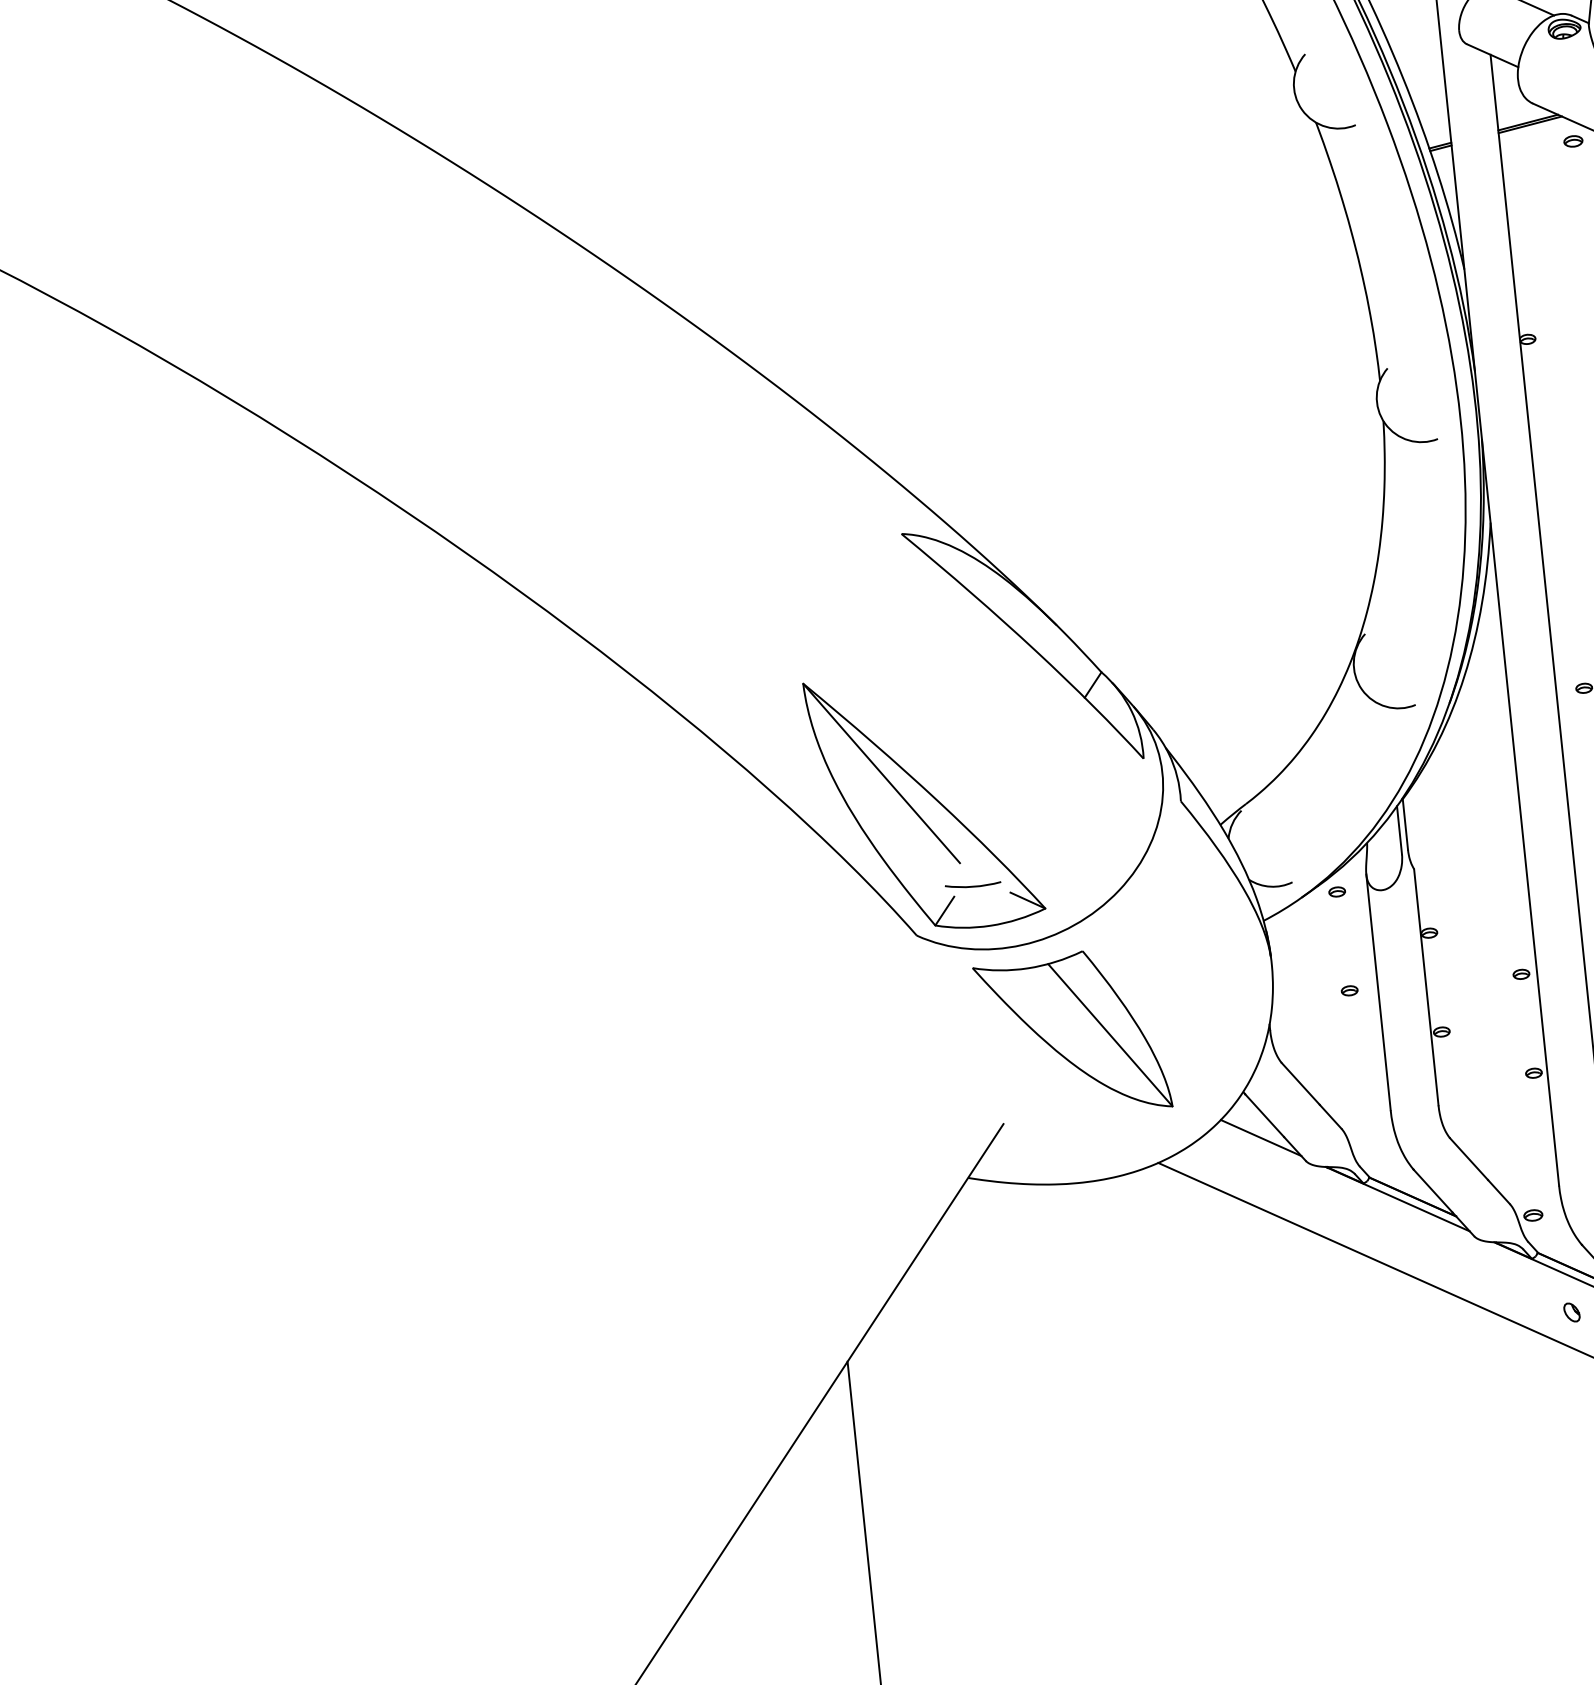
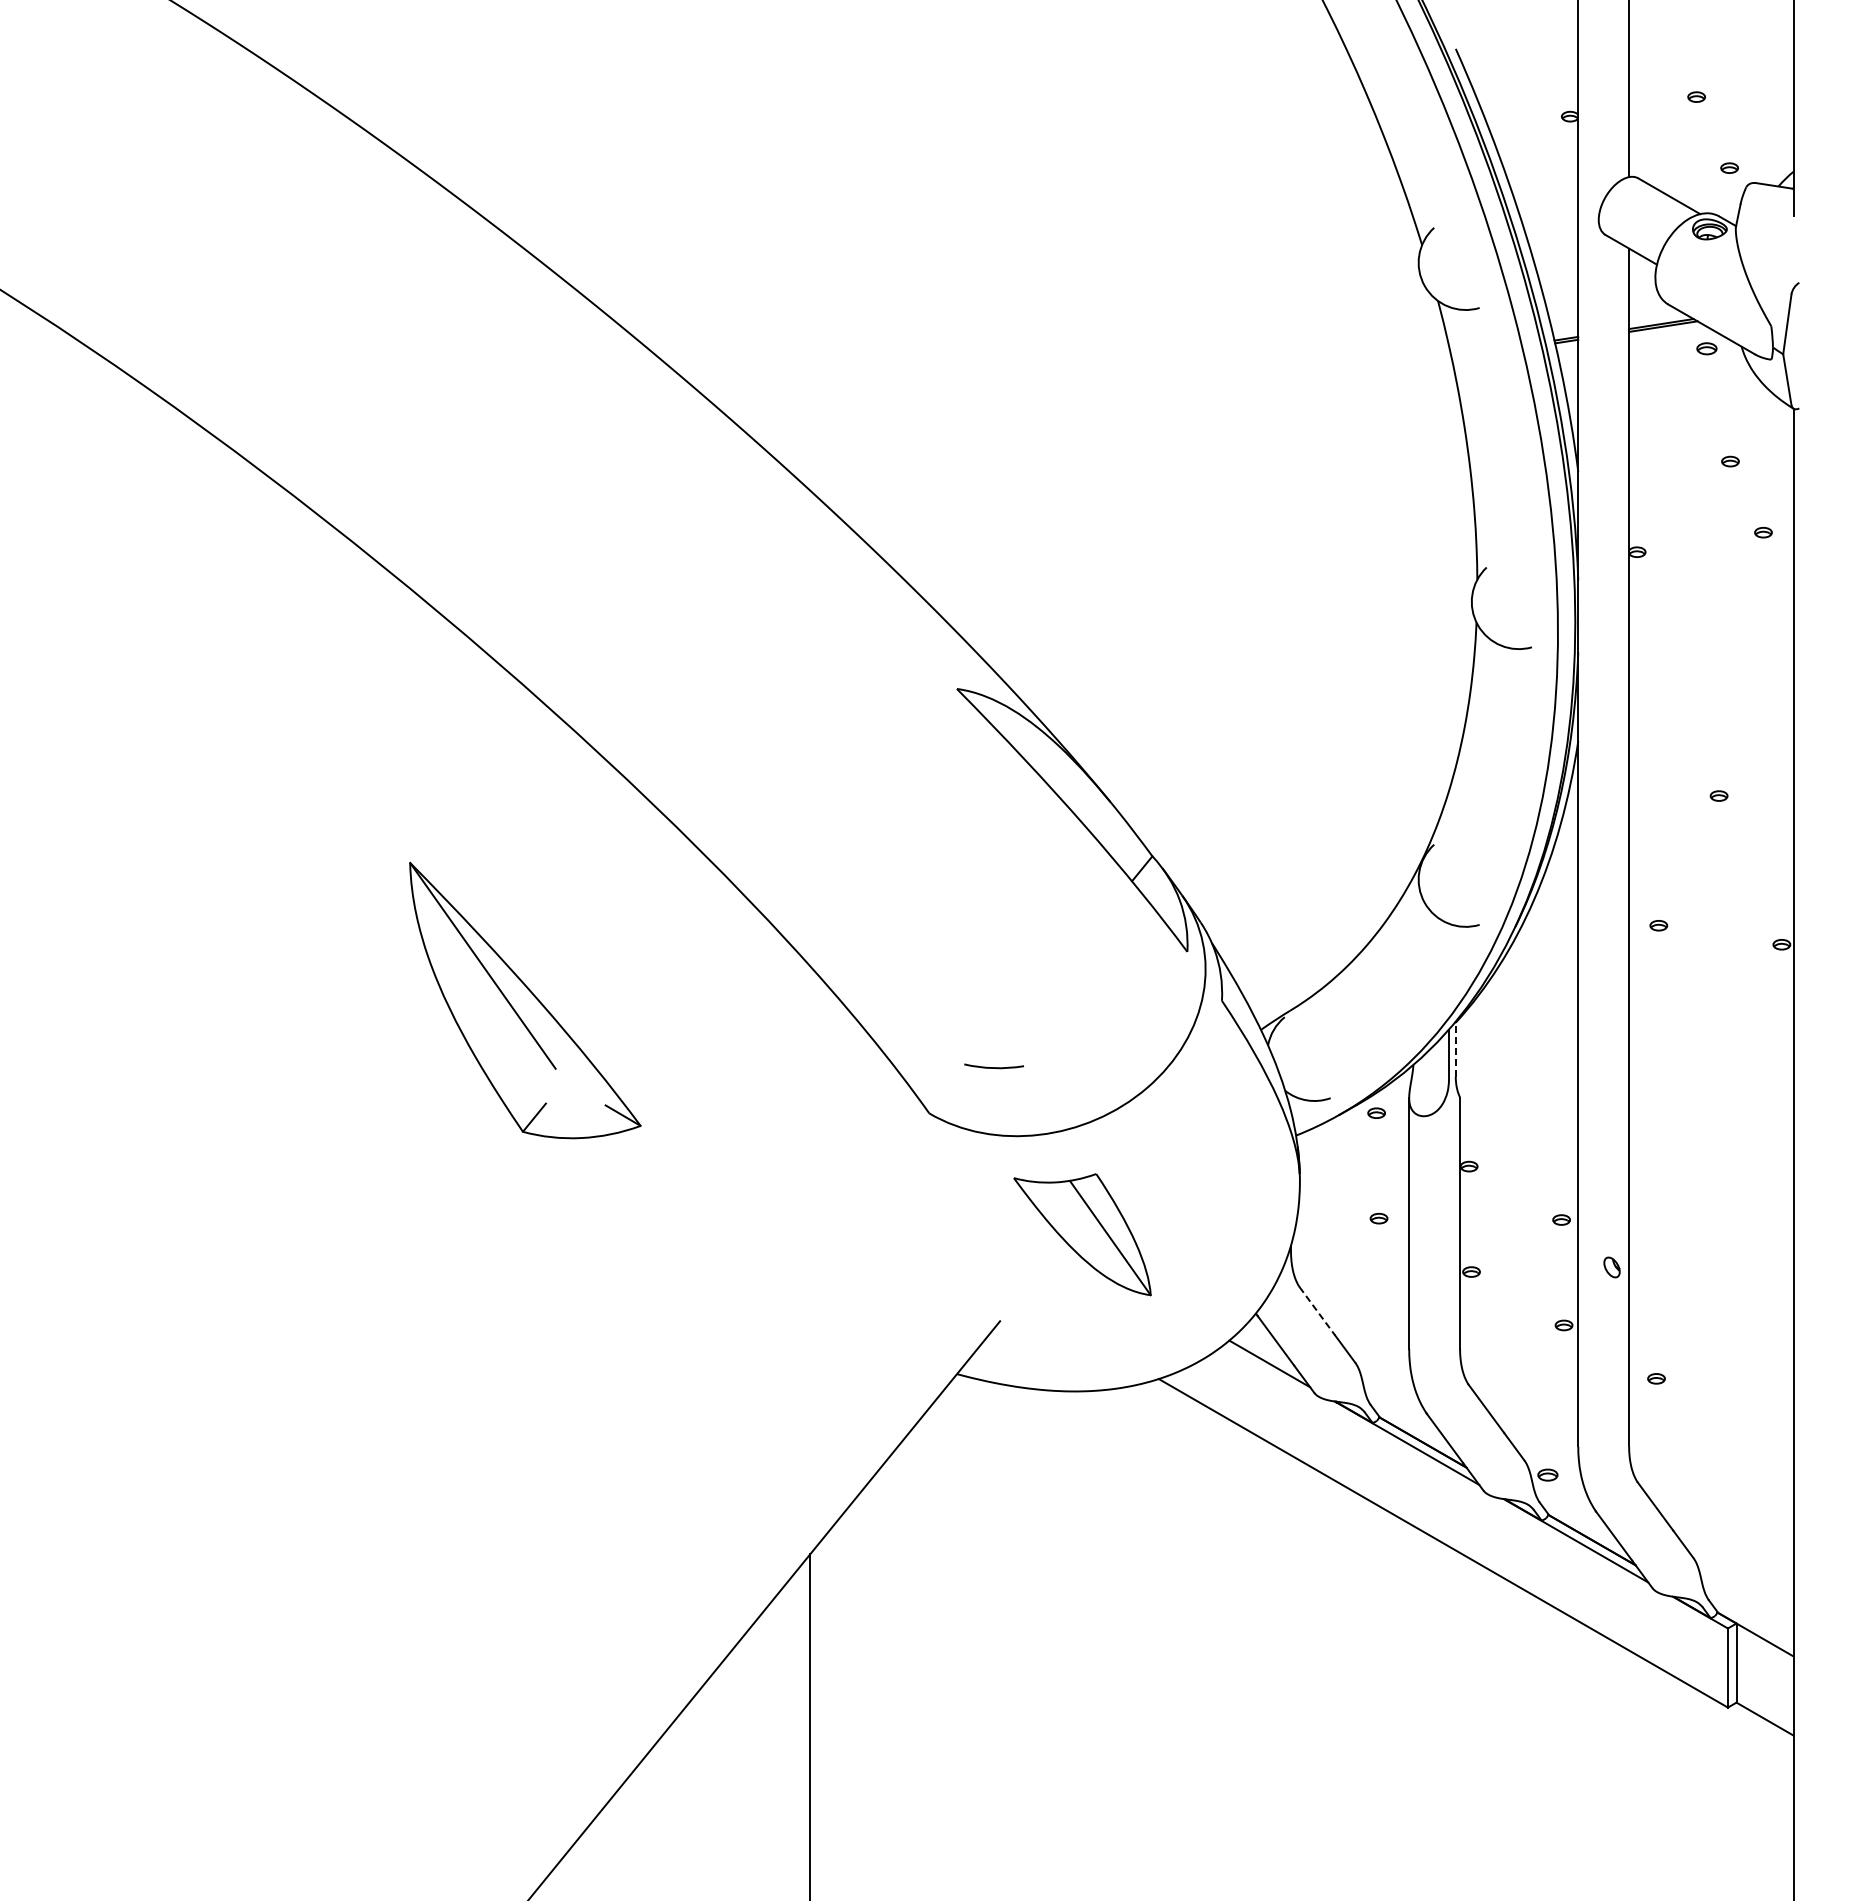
part: (924, 801) -> (525, 1000), moved
line: (1405, 823) -> (1455, 1048), solid -> dashed
part: (1072, 1034) -> (1082, 1234), size x0.7
line: (1300, 1084) -> (1317, 1311), solid -> dashed
part: (1571, 1312) -> (1611, 1267), moved

